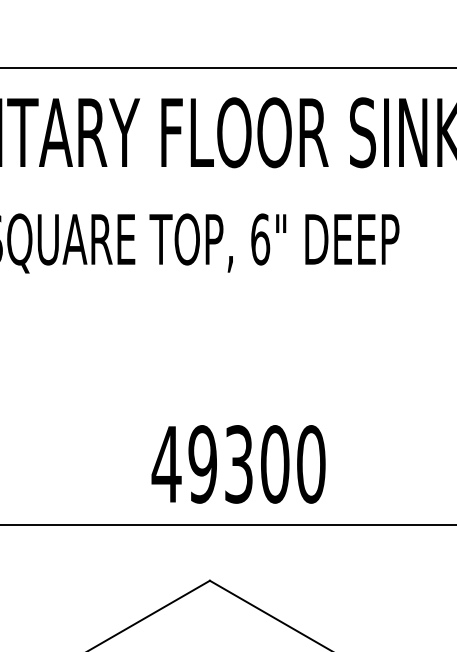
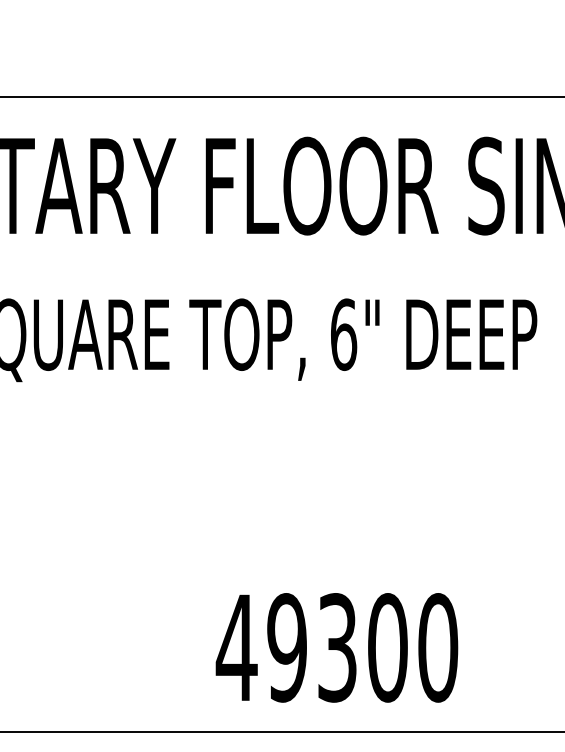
text: (238, 464) -> (336, 647), moved

